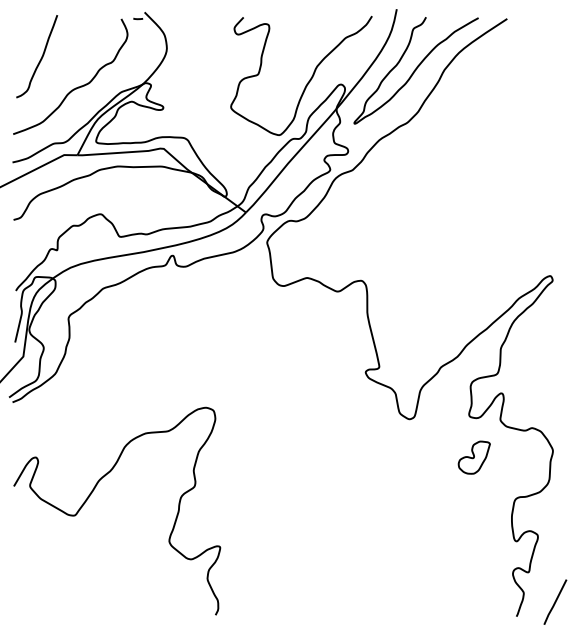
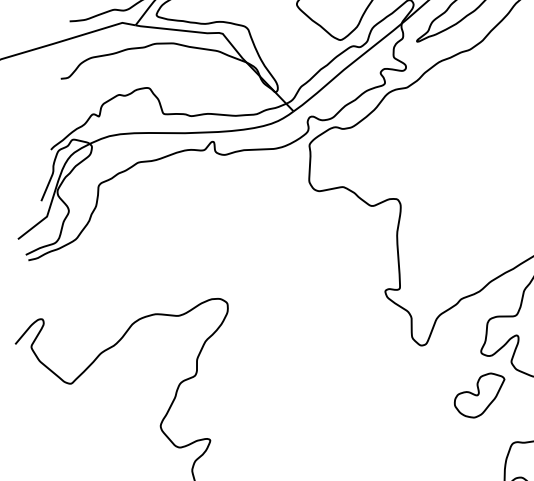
part: (474, 457) -> (479, 394), size x1.43

